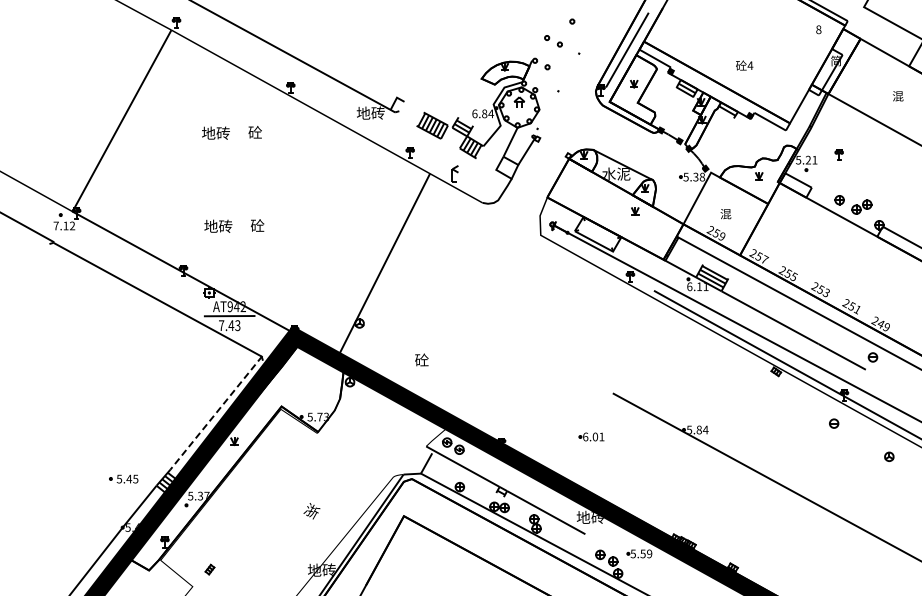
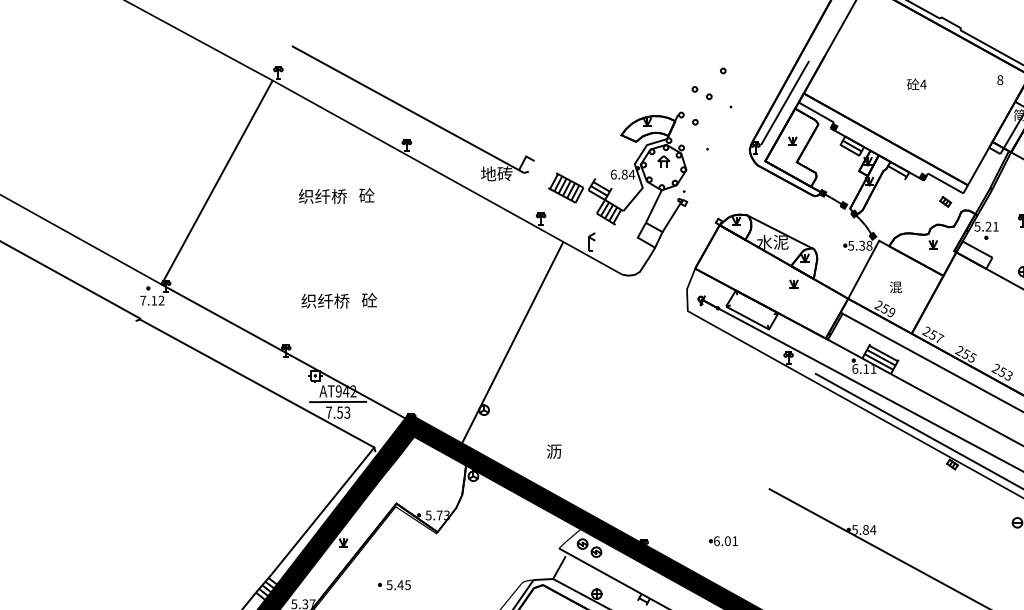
text: (744, 65) -> (916, 84), moved
text: (215, 132) -> (322, 195), 地砖 -> 织纤桥
part: (770, 137) -> (945, 201), added
text: (218, 226) -> (325, 301), 地砖 -> 织纤桥
text: (231, 325) -> (340, 412), 7.43 -> 7.53
text: (421, 359) -> (553, 450), 砼 -> 沥
line: (216, 413) -> (323, 511), dashed -> solid
part: (591, 436) -> (723, 540), moved
part: (123, 478) -> (394, 584), moved

